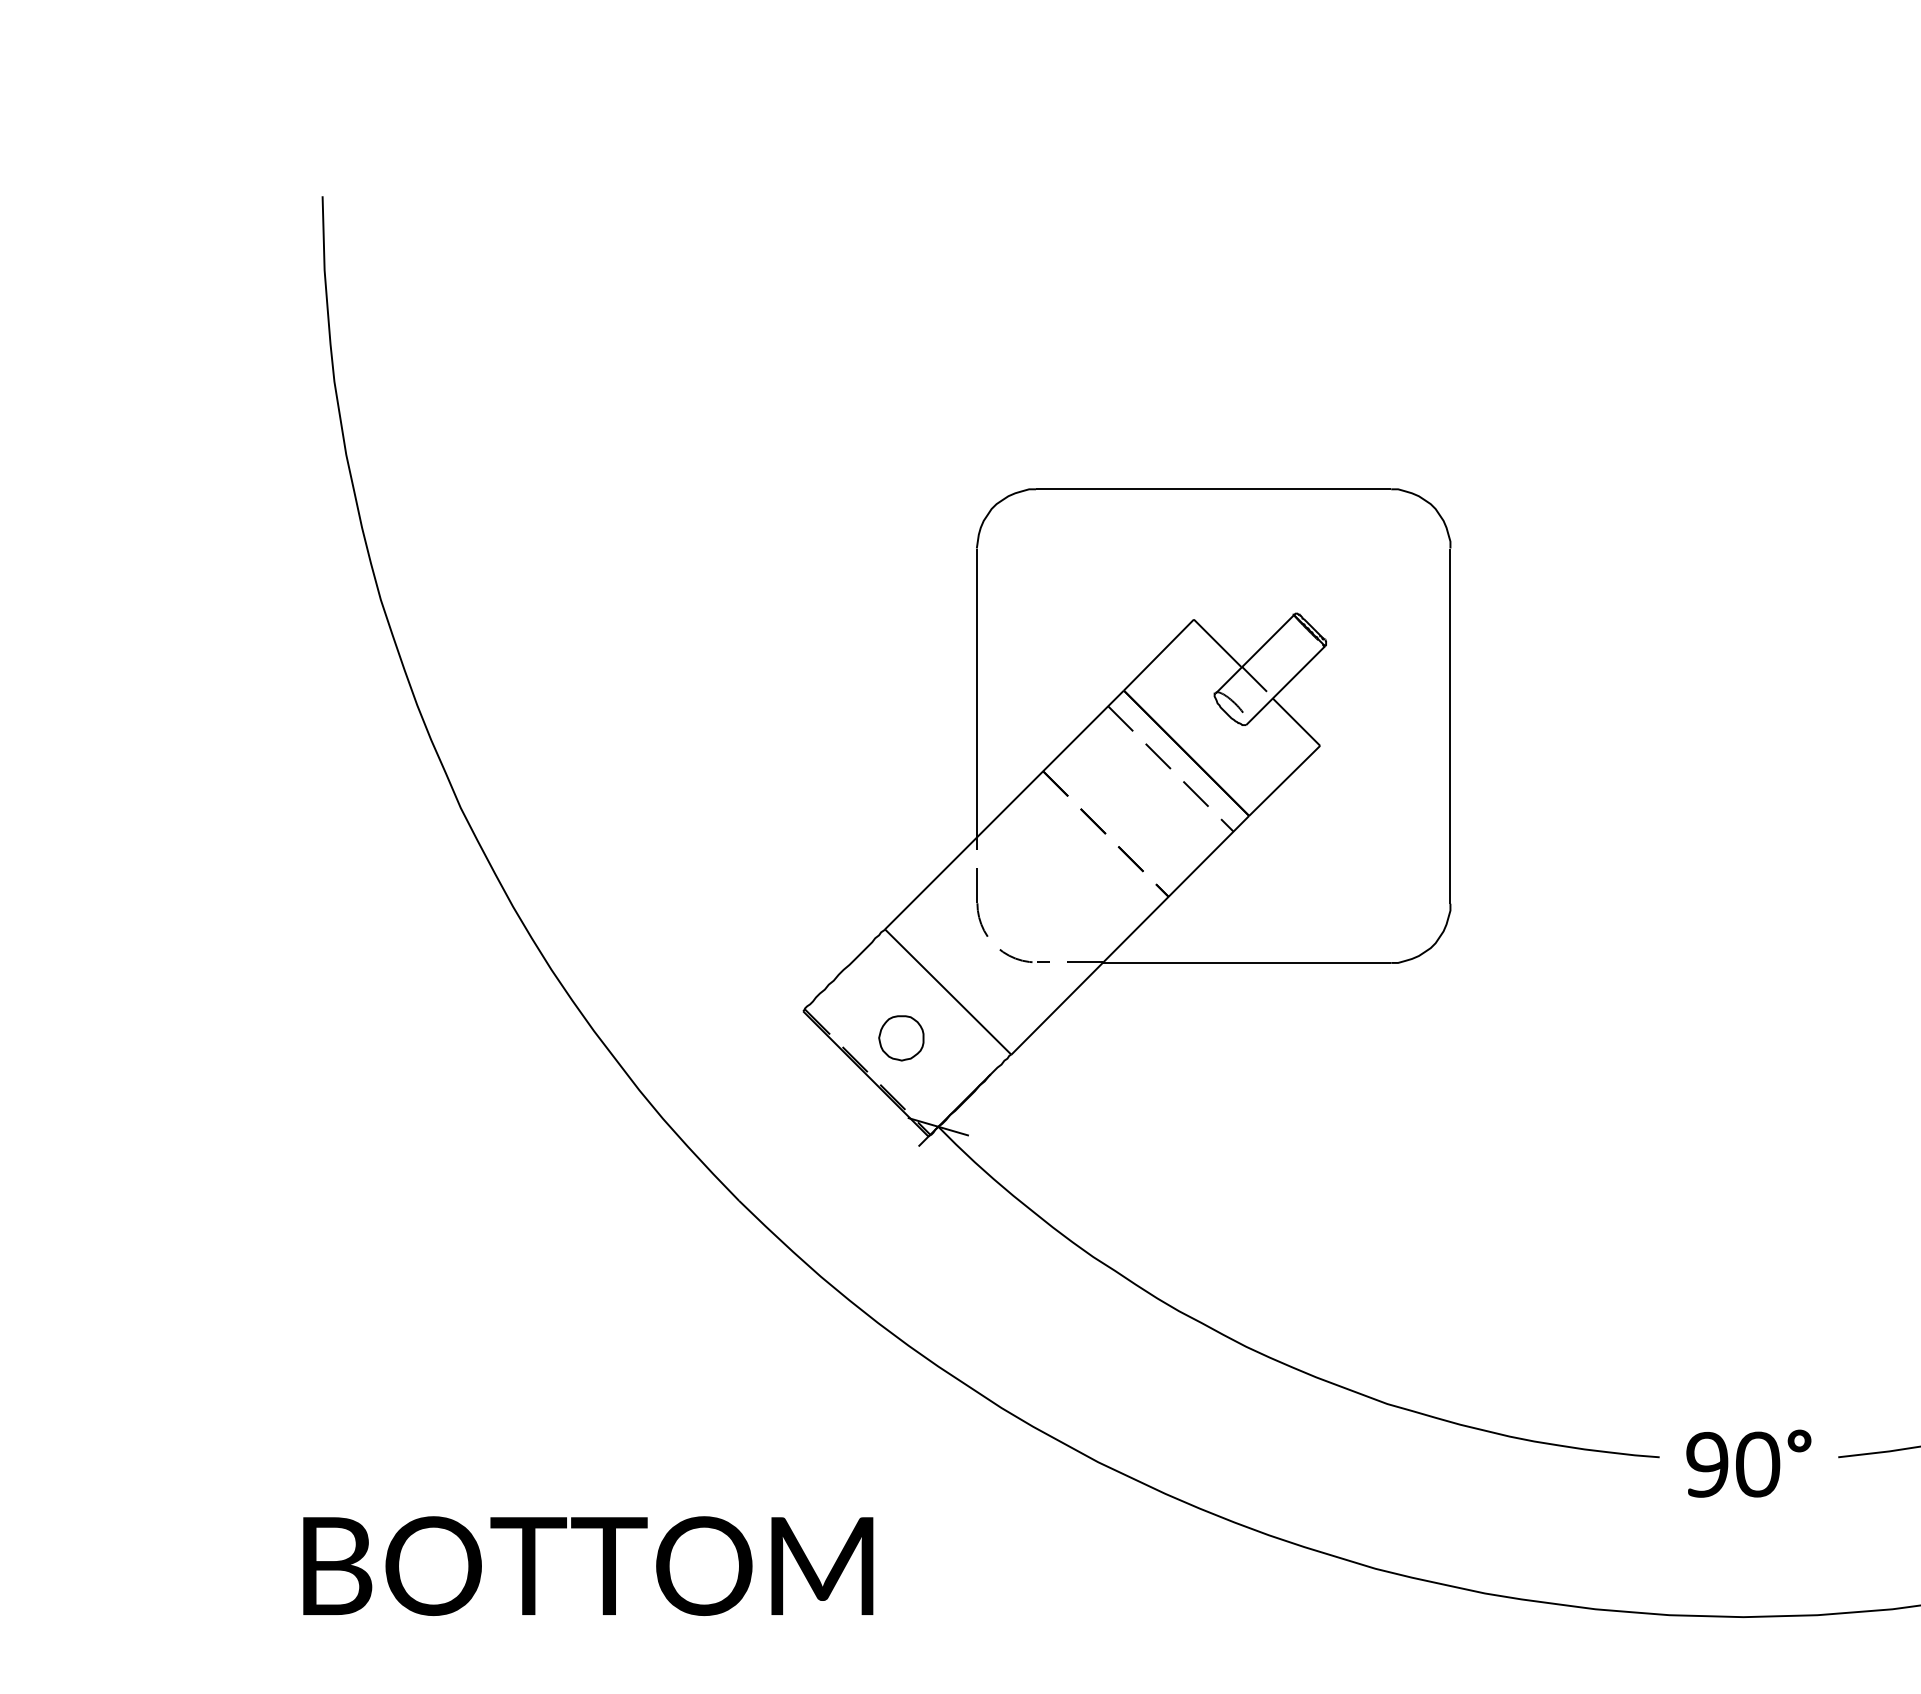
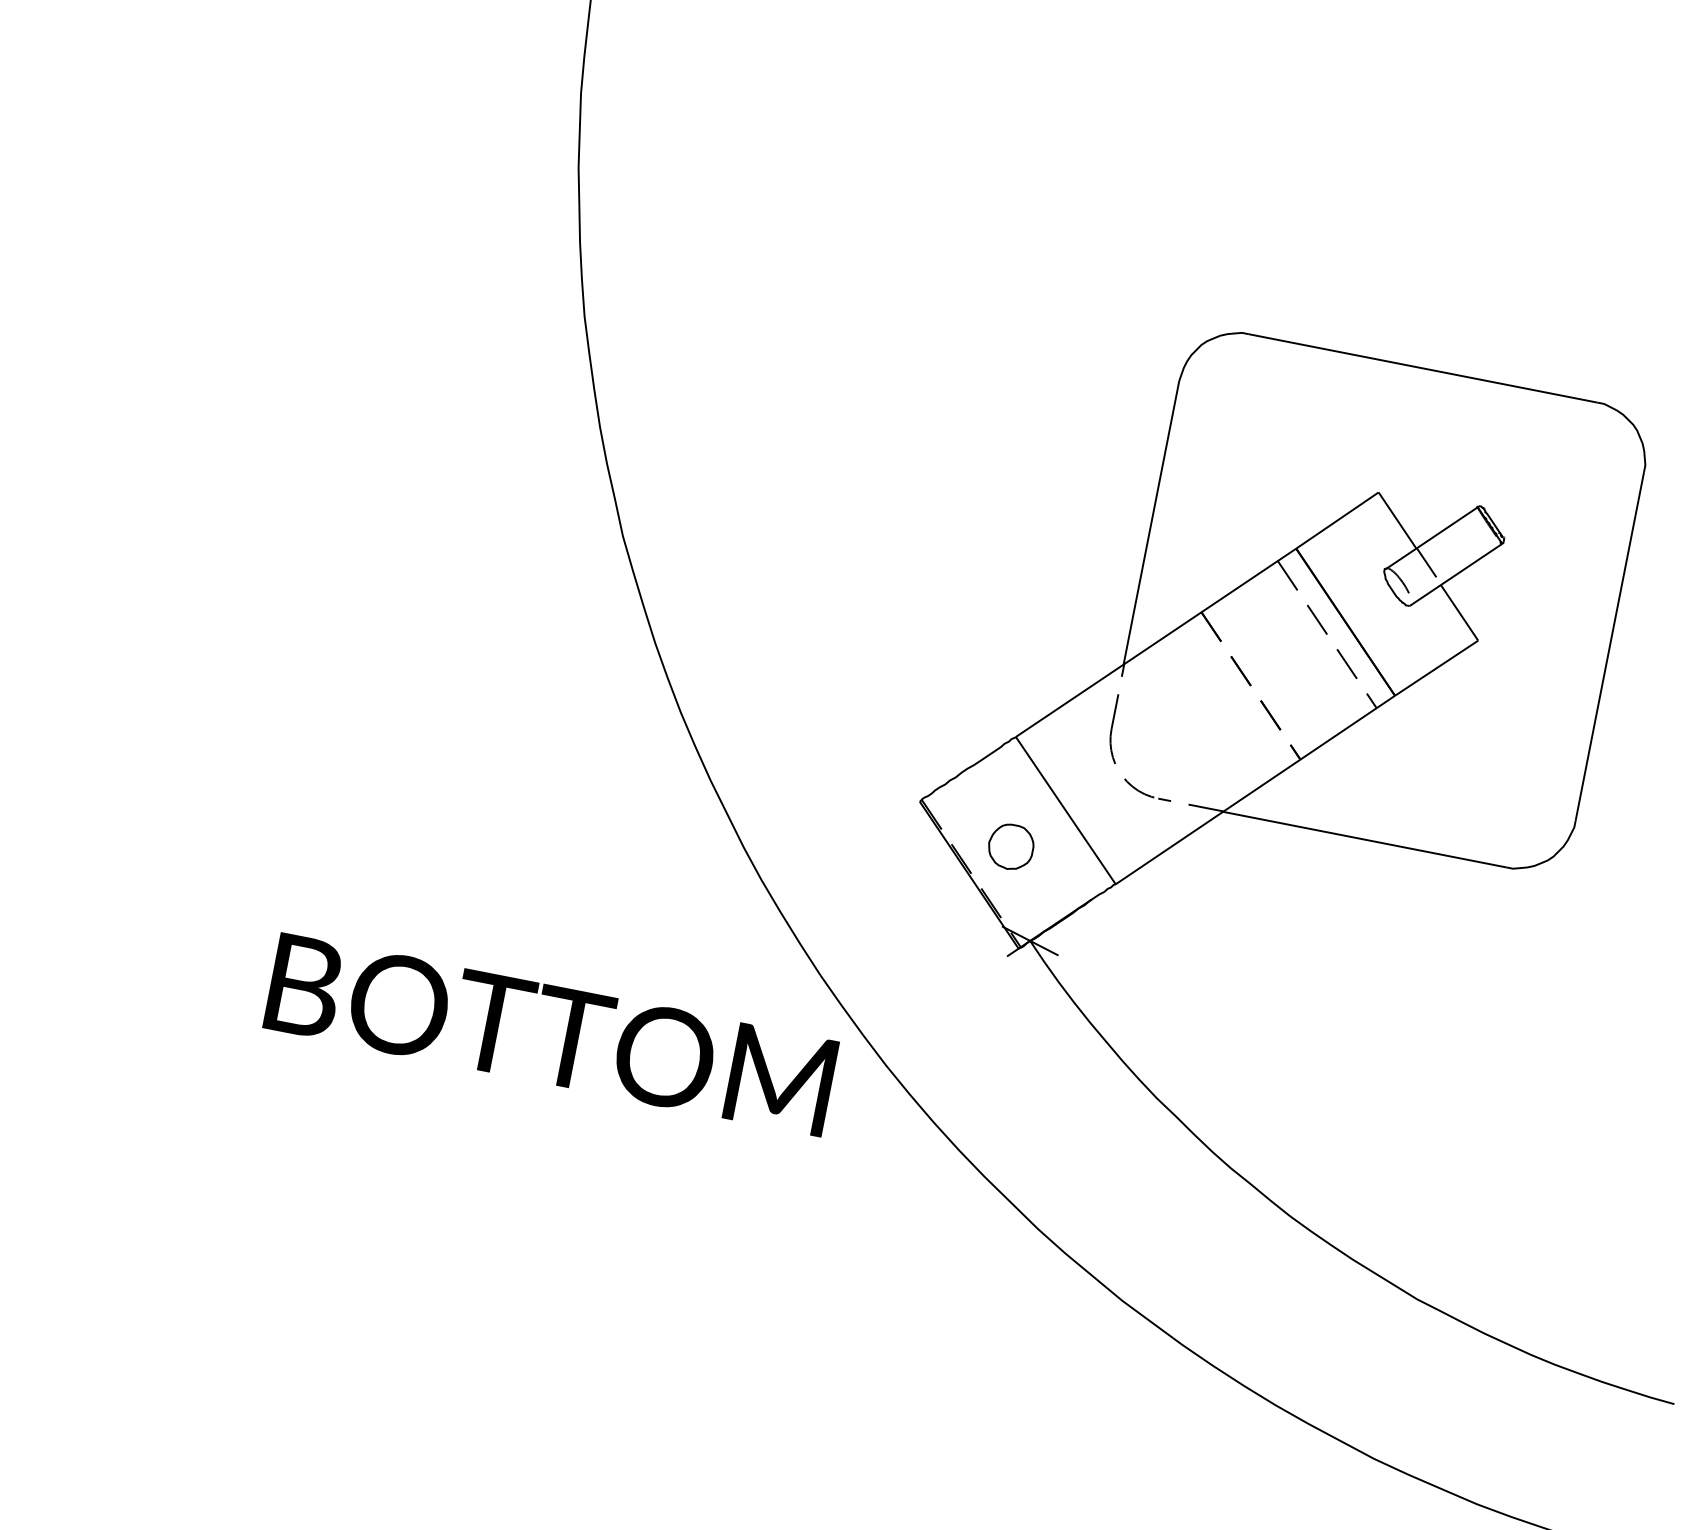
text: (588, 1565) -> (551, 1034), moved

